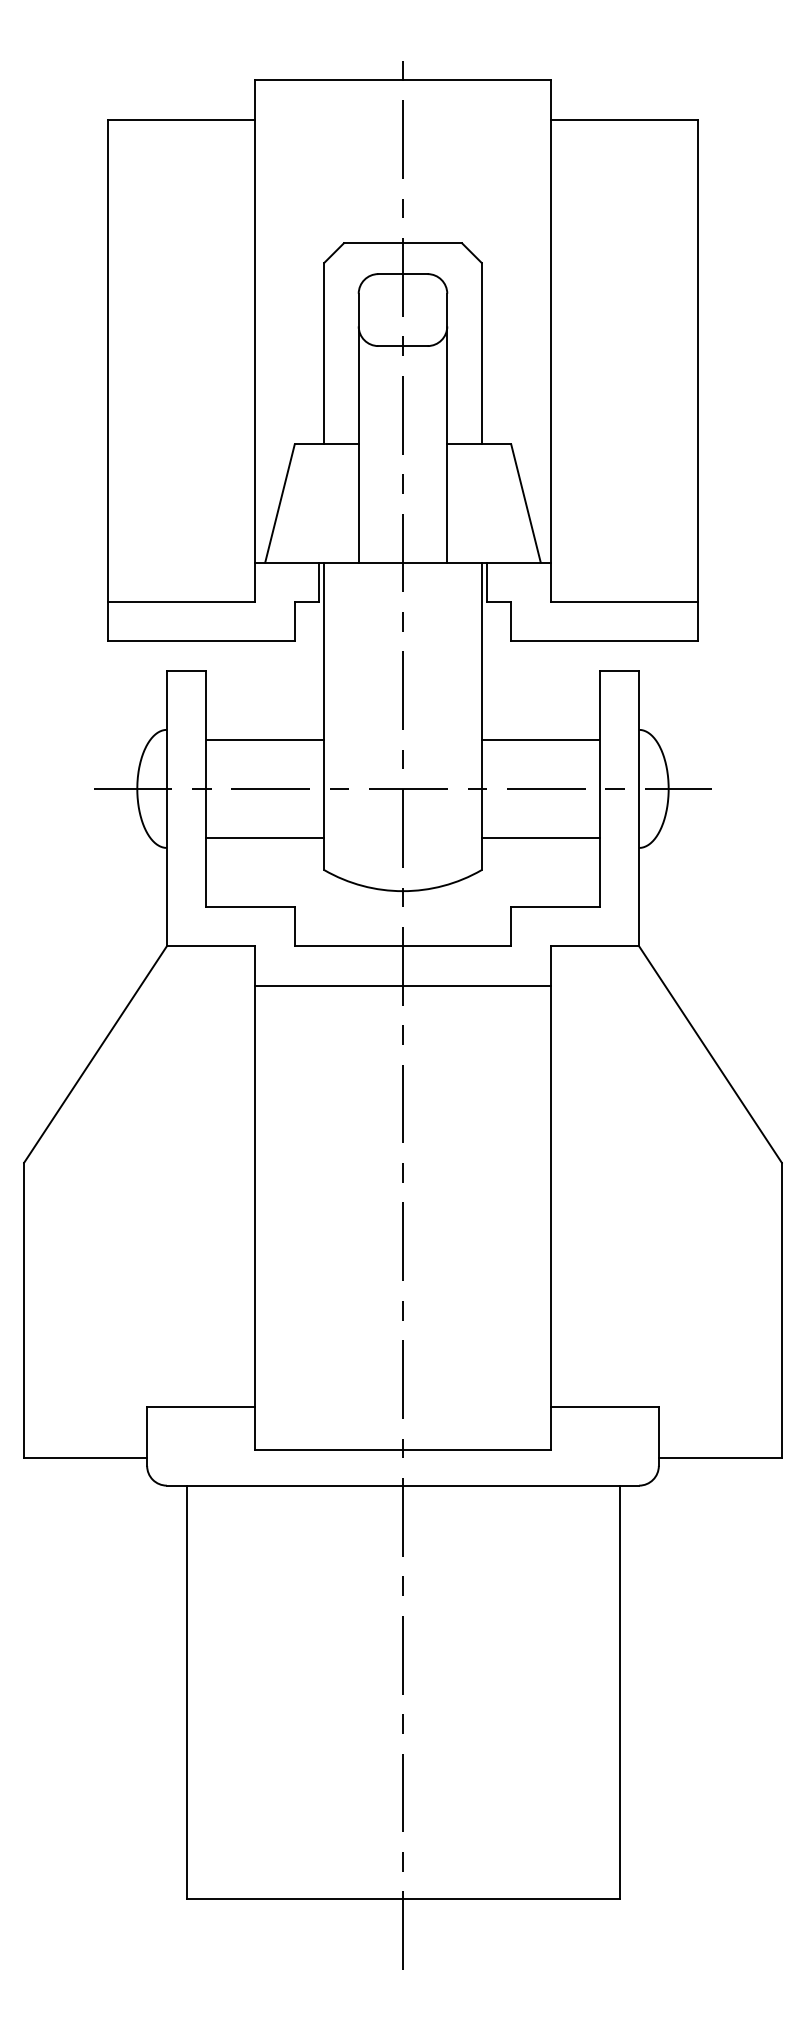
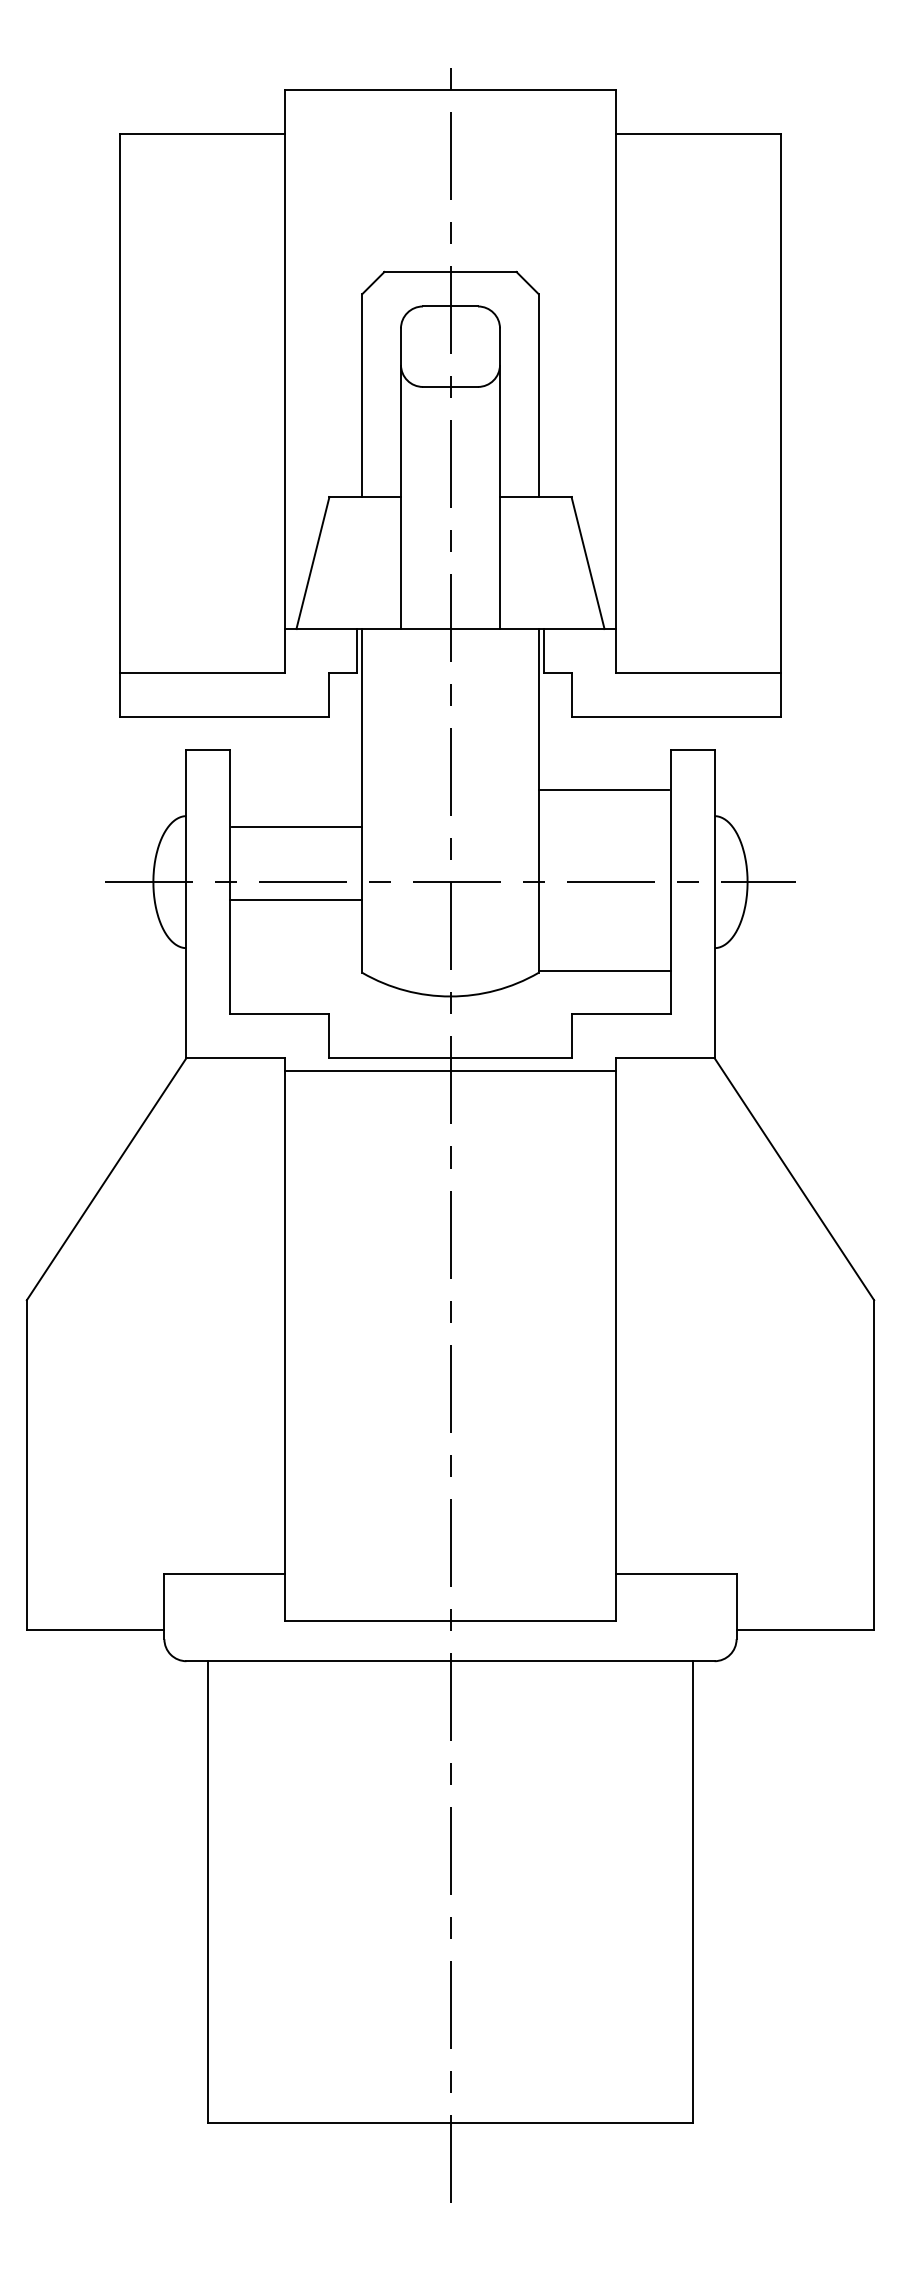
line: (539, 740) -> (603, 790), moved
line: (265, 838) -> (296, 900), moved
line: (540, 838) -> (604, 971), moved
line: (403, 985) -> (450, 1071), moved

